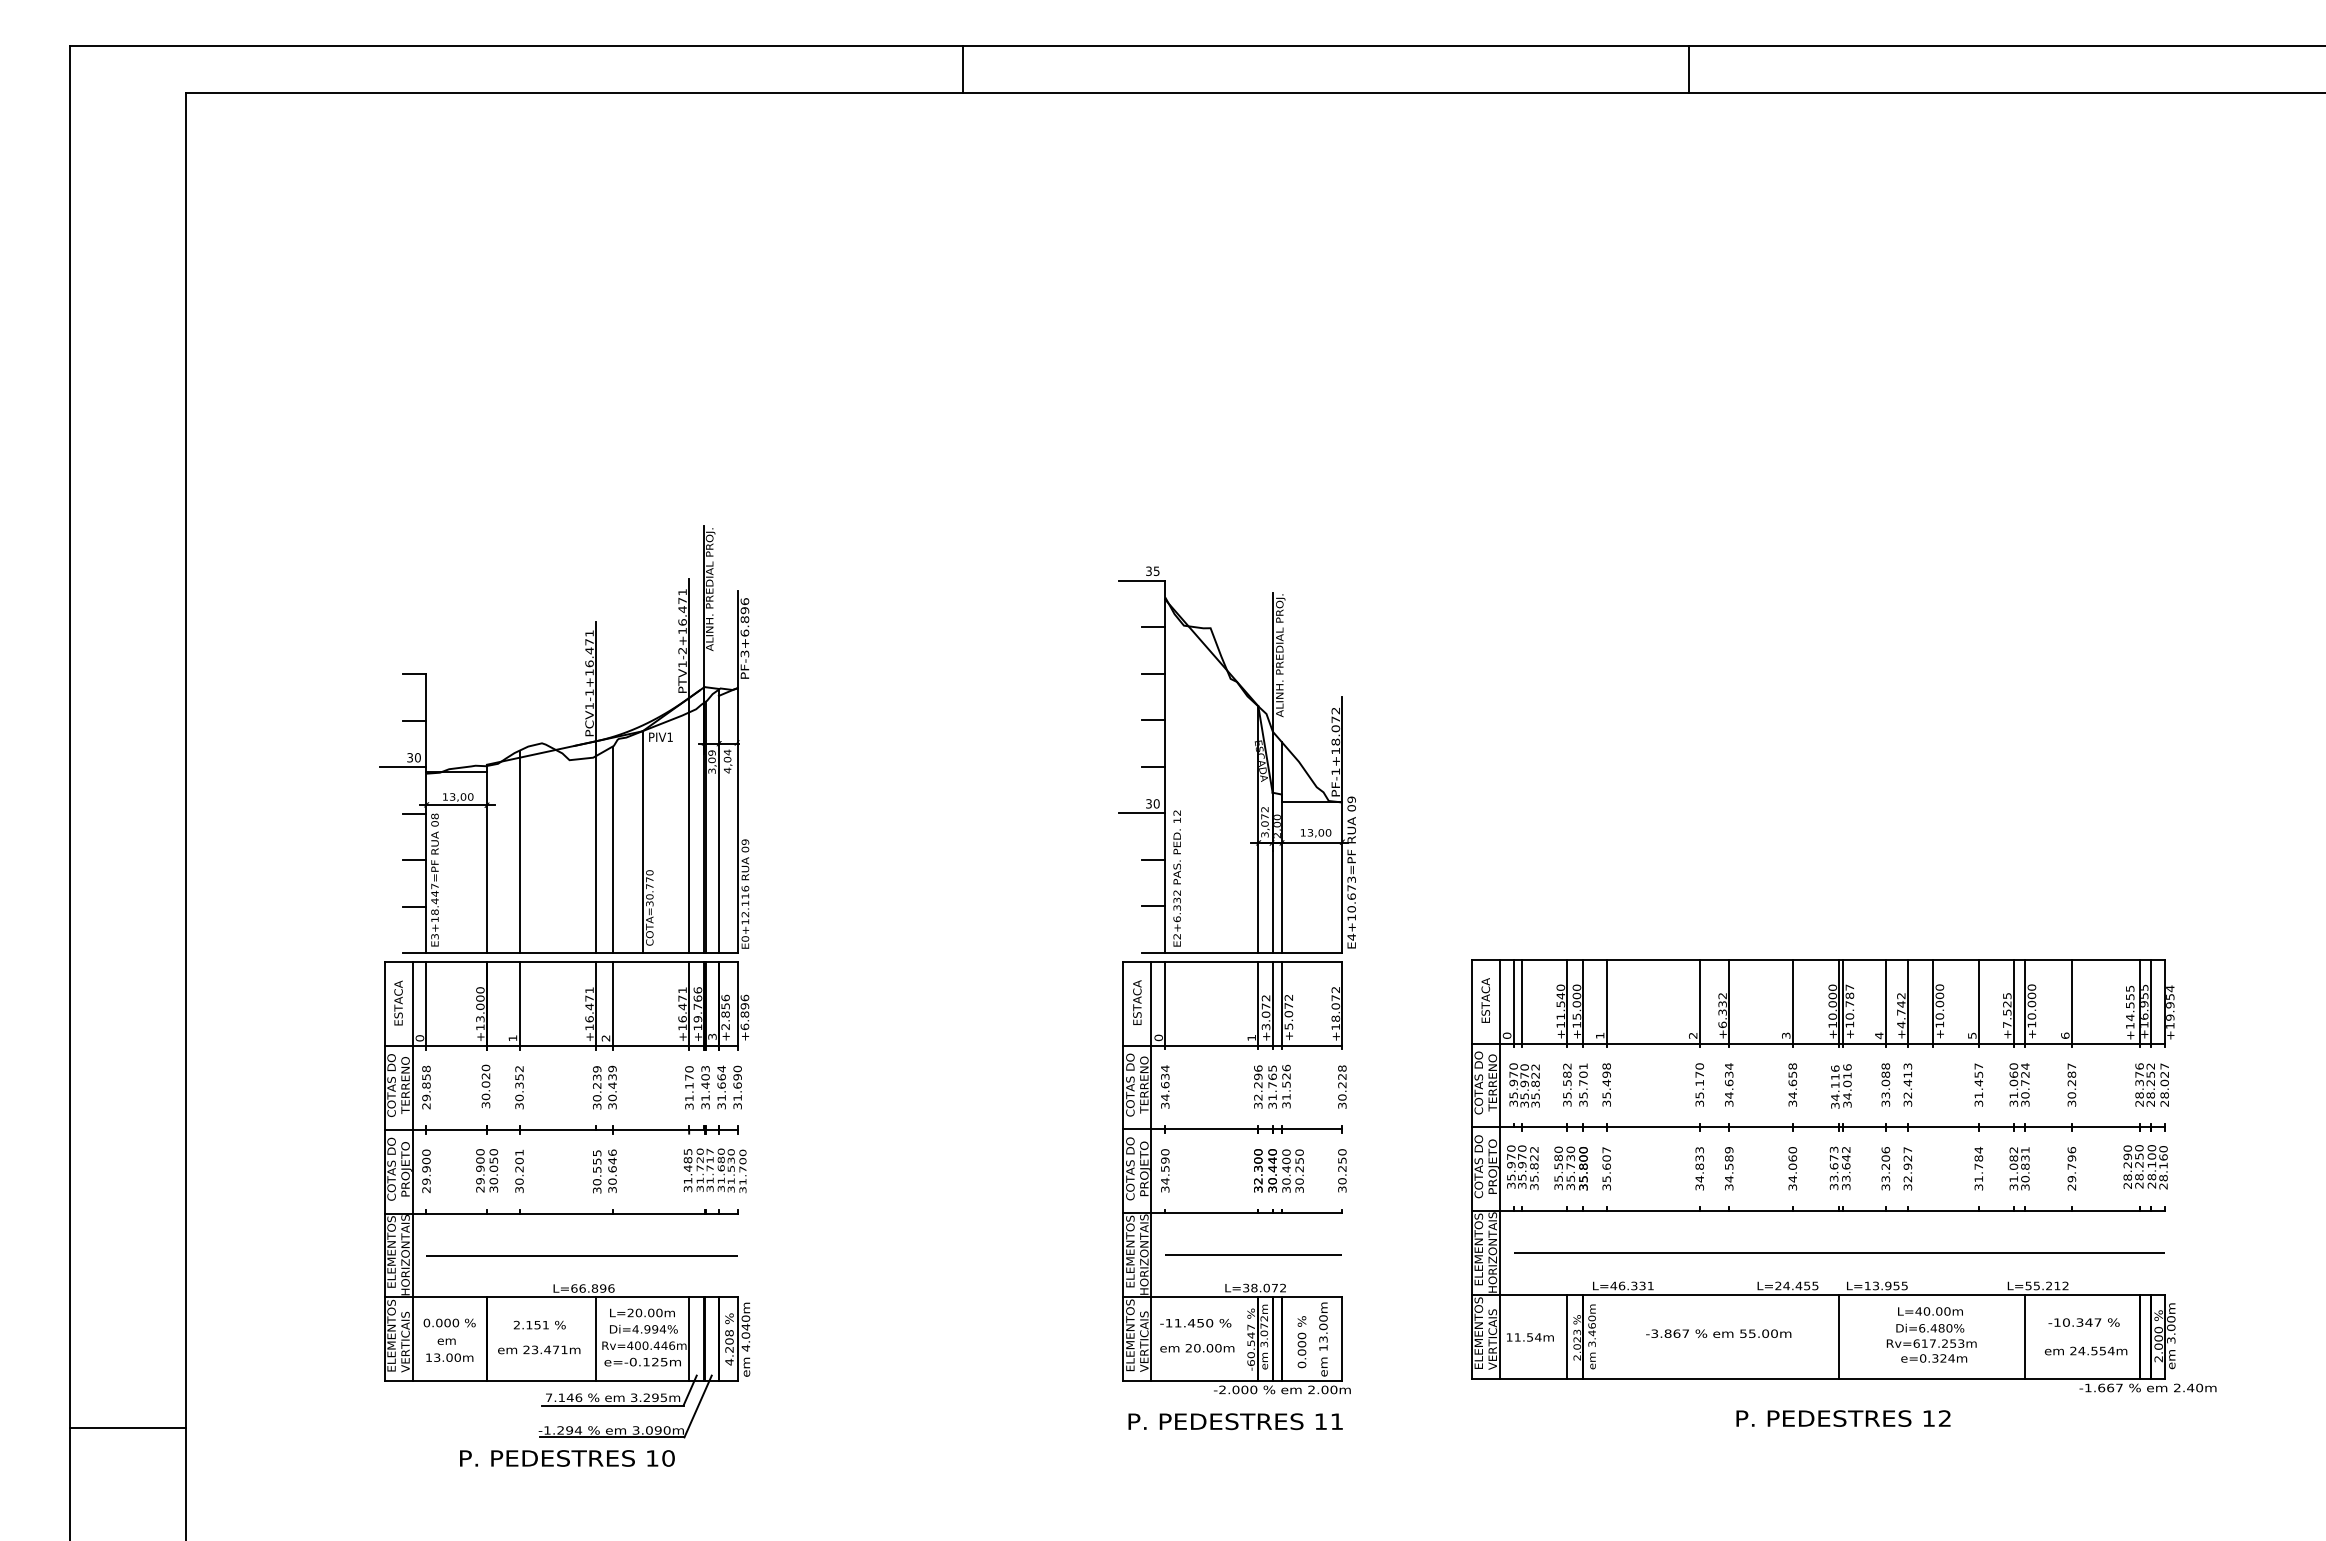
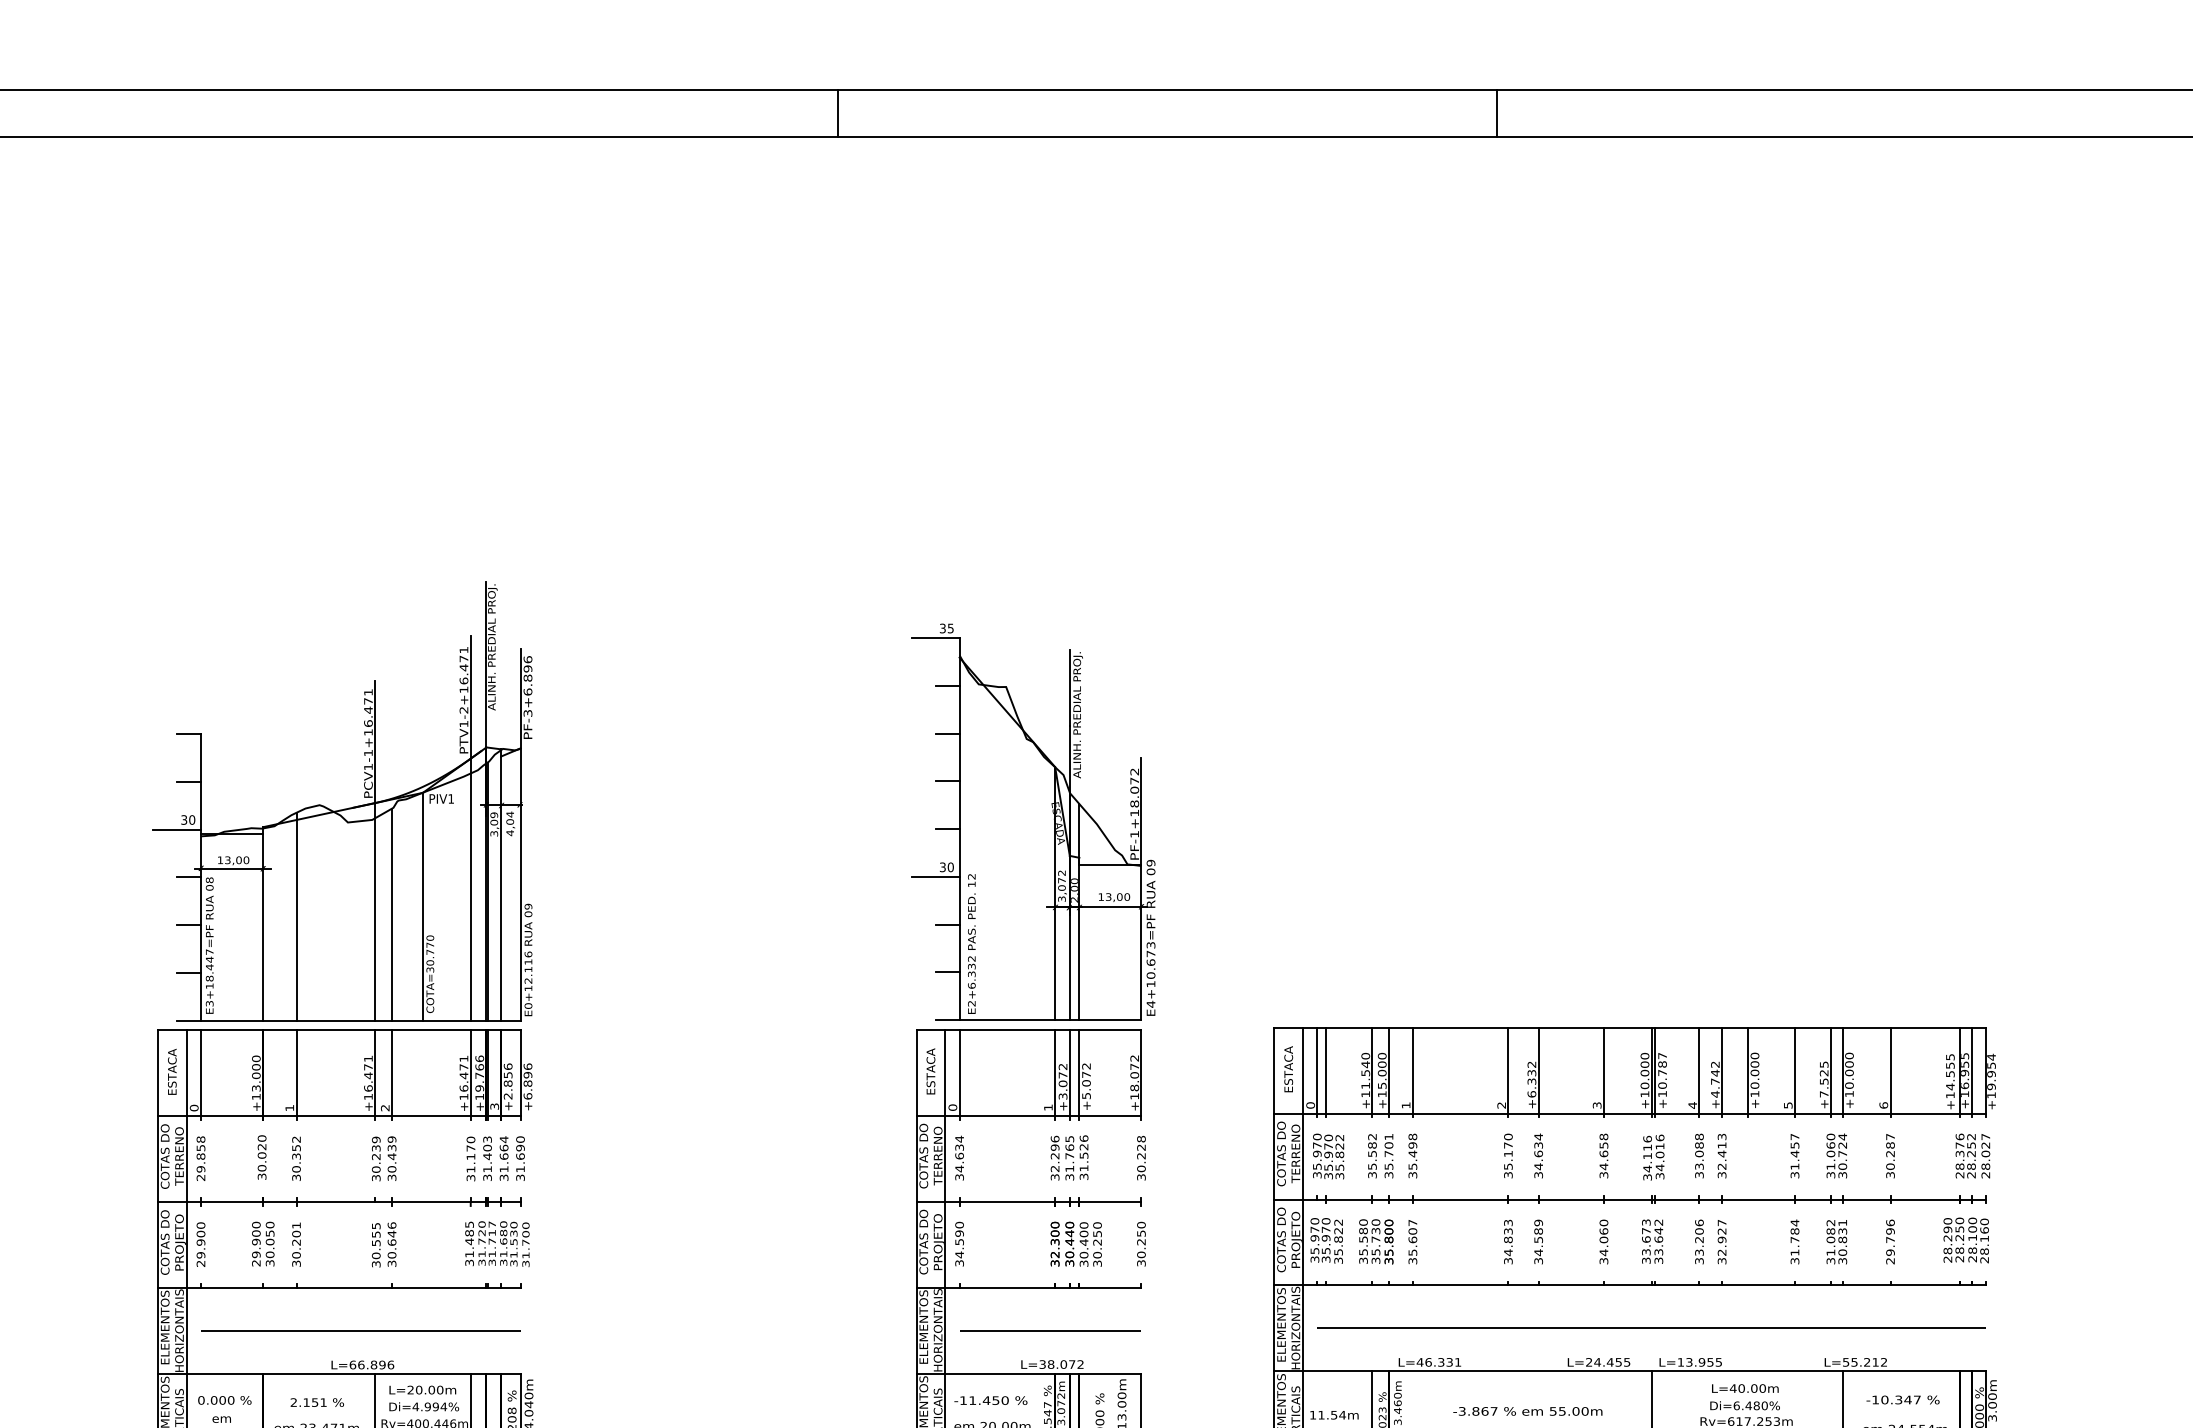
line: (962, 69) -> (837, 113), moved

